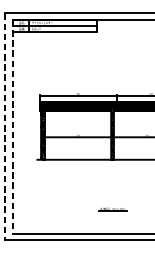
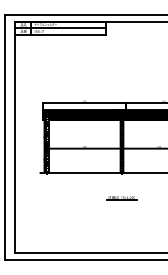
line: (5, 127) -> (5, 137), dashed -> solid
line: (13, 127) -> (14, 137), dashed -> solid
line: (112, 210) -> (121, 198), moved

